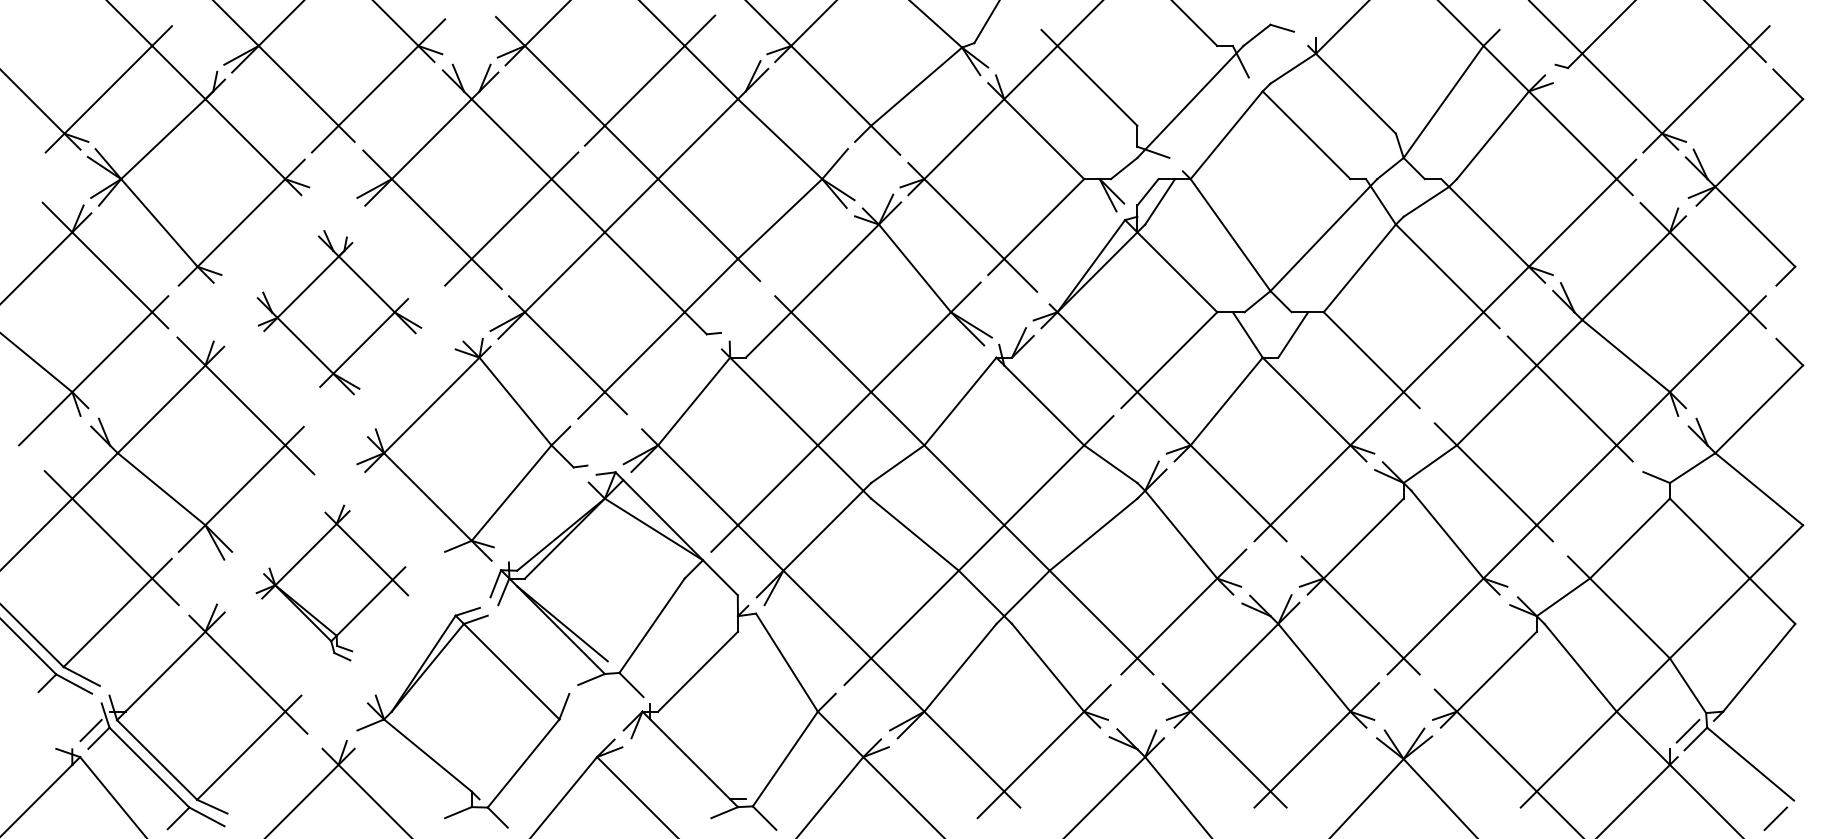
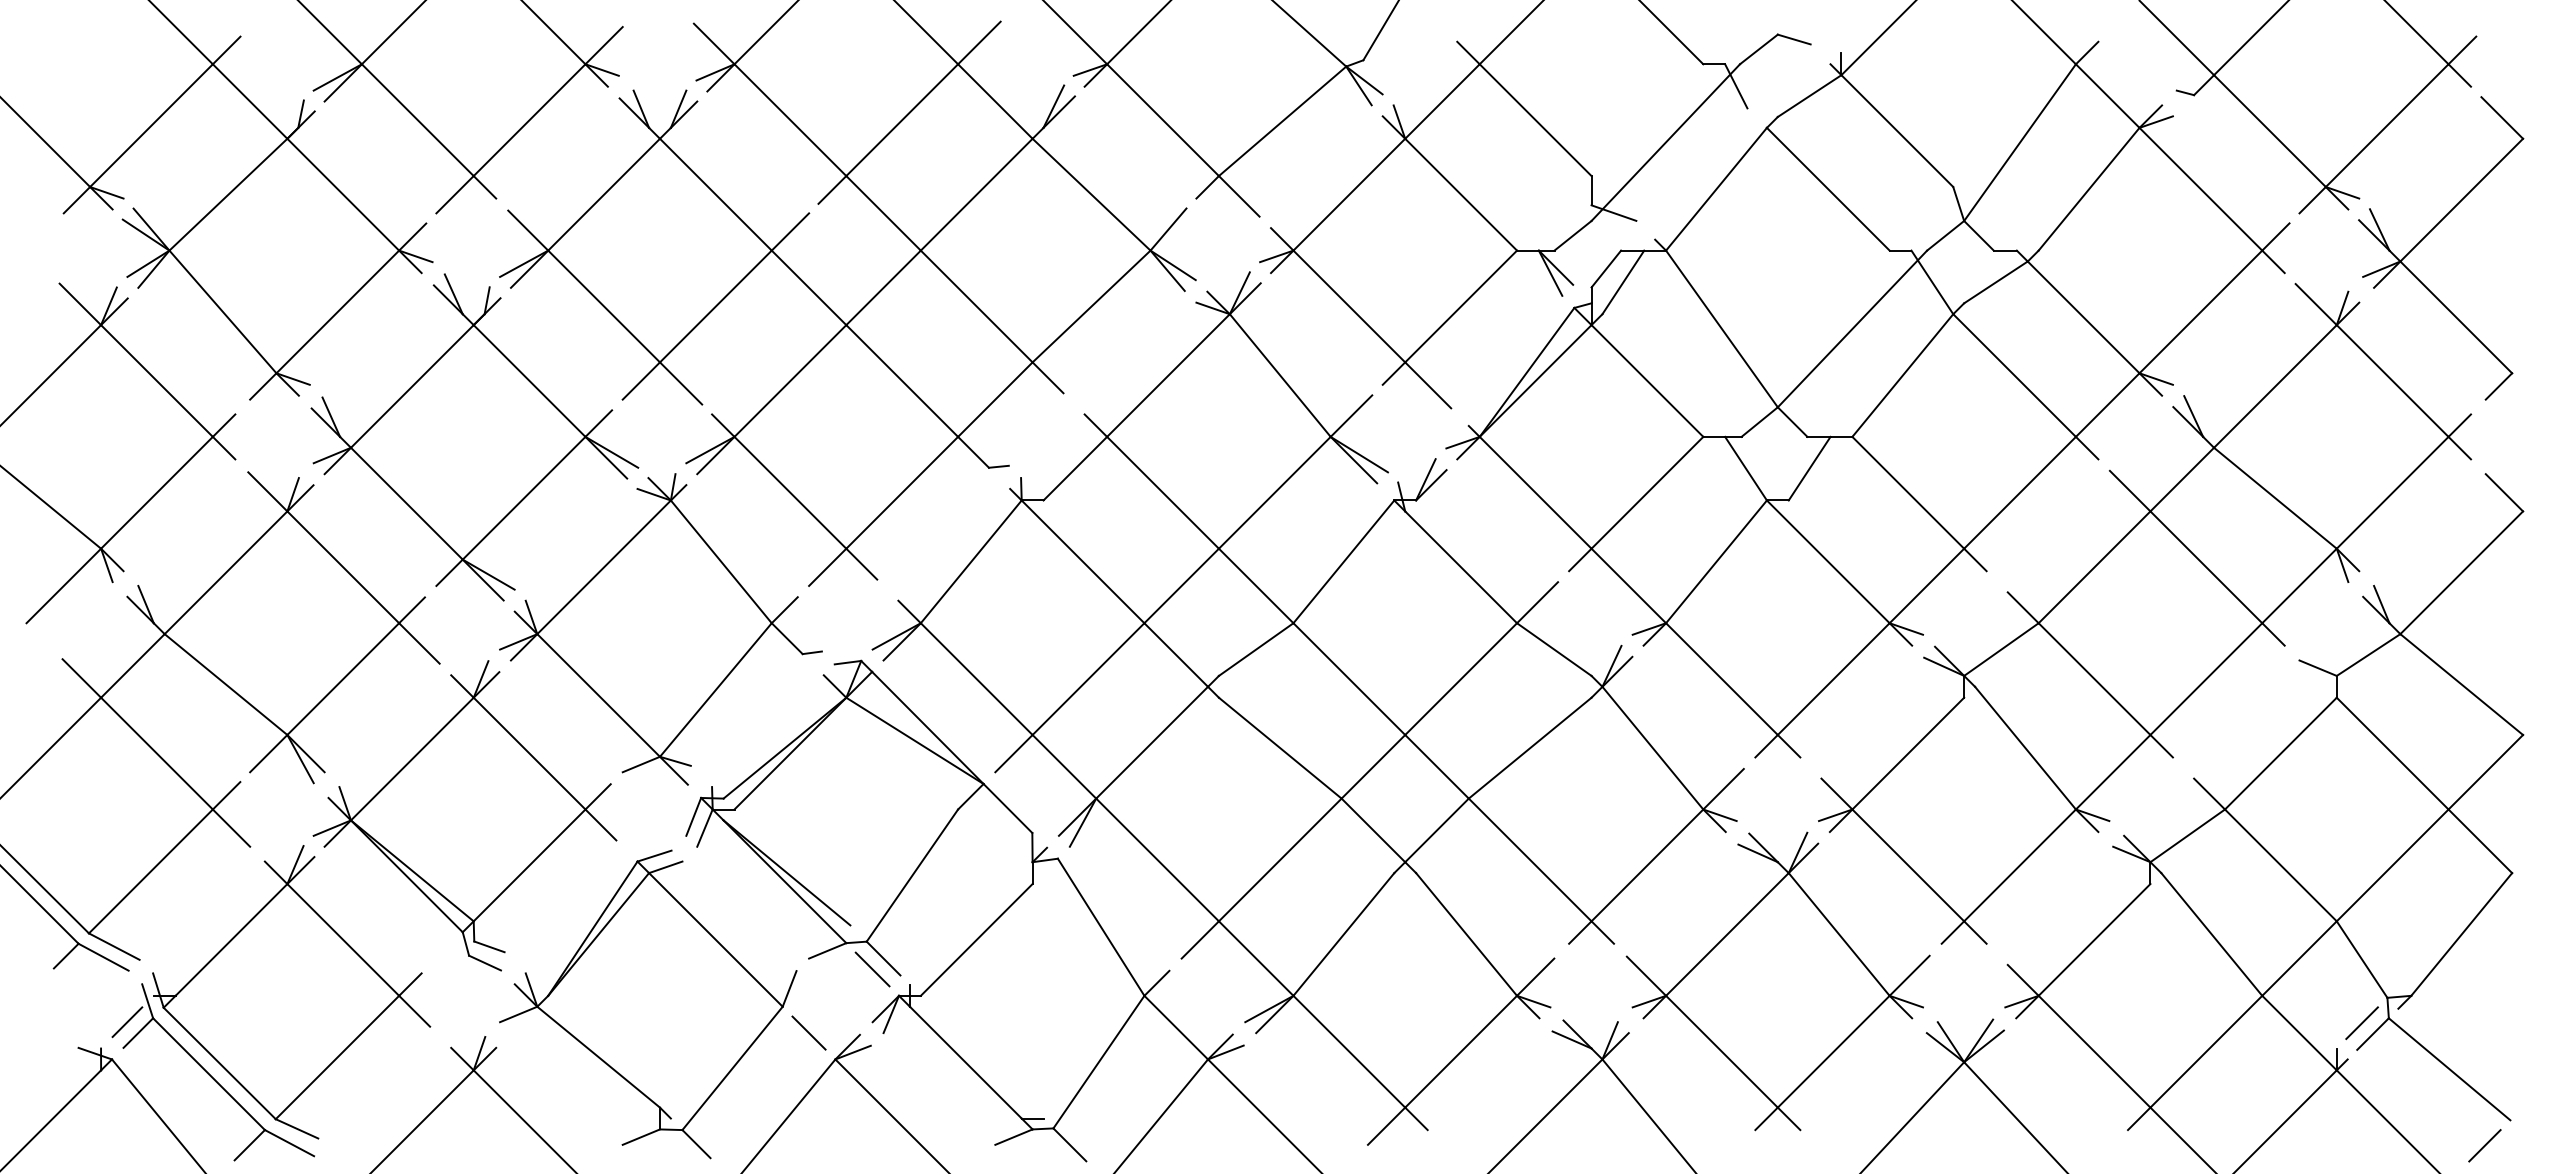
part: (339, 312) -> (474, 437), size x1.43
part: (332, 582) -> (464, 815), size x1.43
line: (623, 692) -> (872, 969), added
line: (577, 737) -> (808, 1032), added

